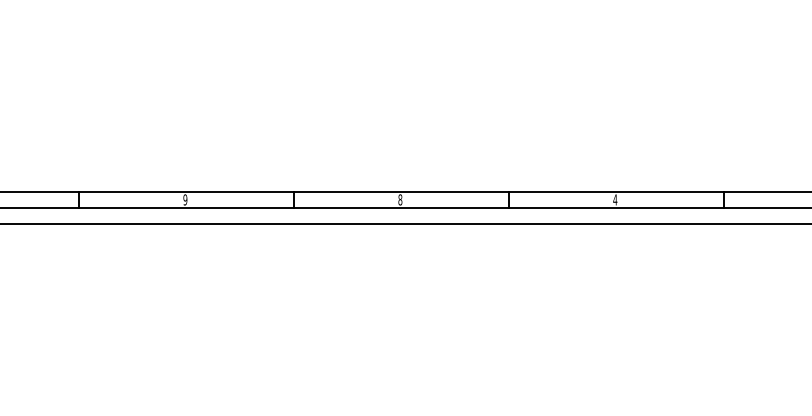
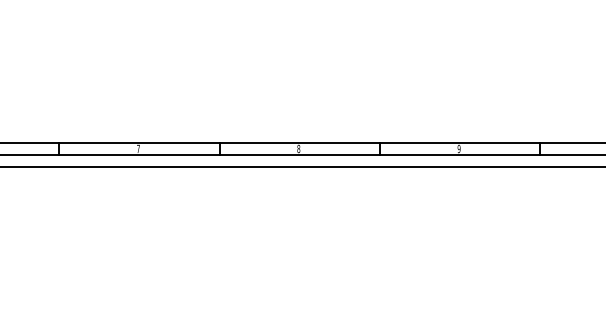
text: (185, 199) -> (138, 148), 9 -> 7
text: (615, 199) -> (459, 148), 4 -> 9

